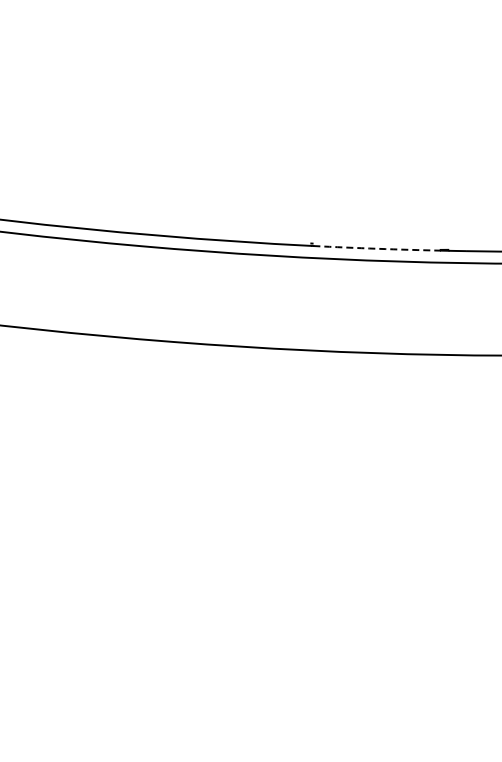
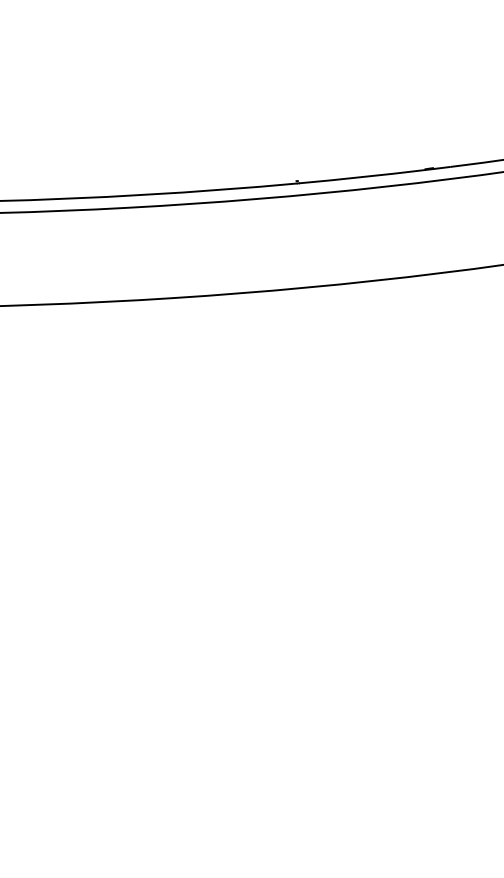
arc: (377, 249) -> (362, 177), dashed -> solid

